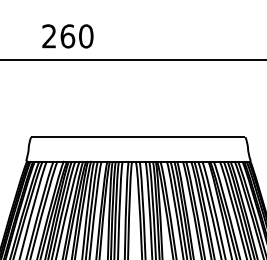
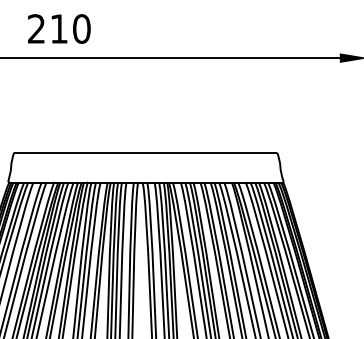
text: (68, 35) -> (59, 28), 260 -> 210

